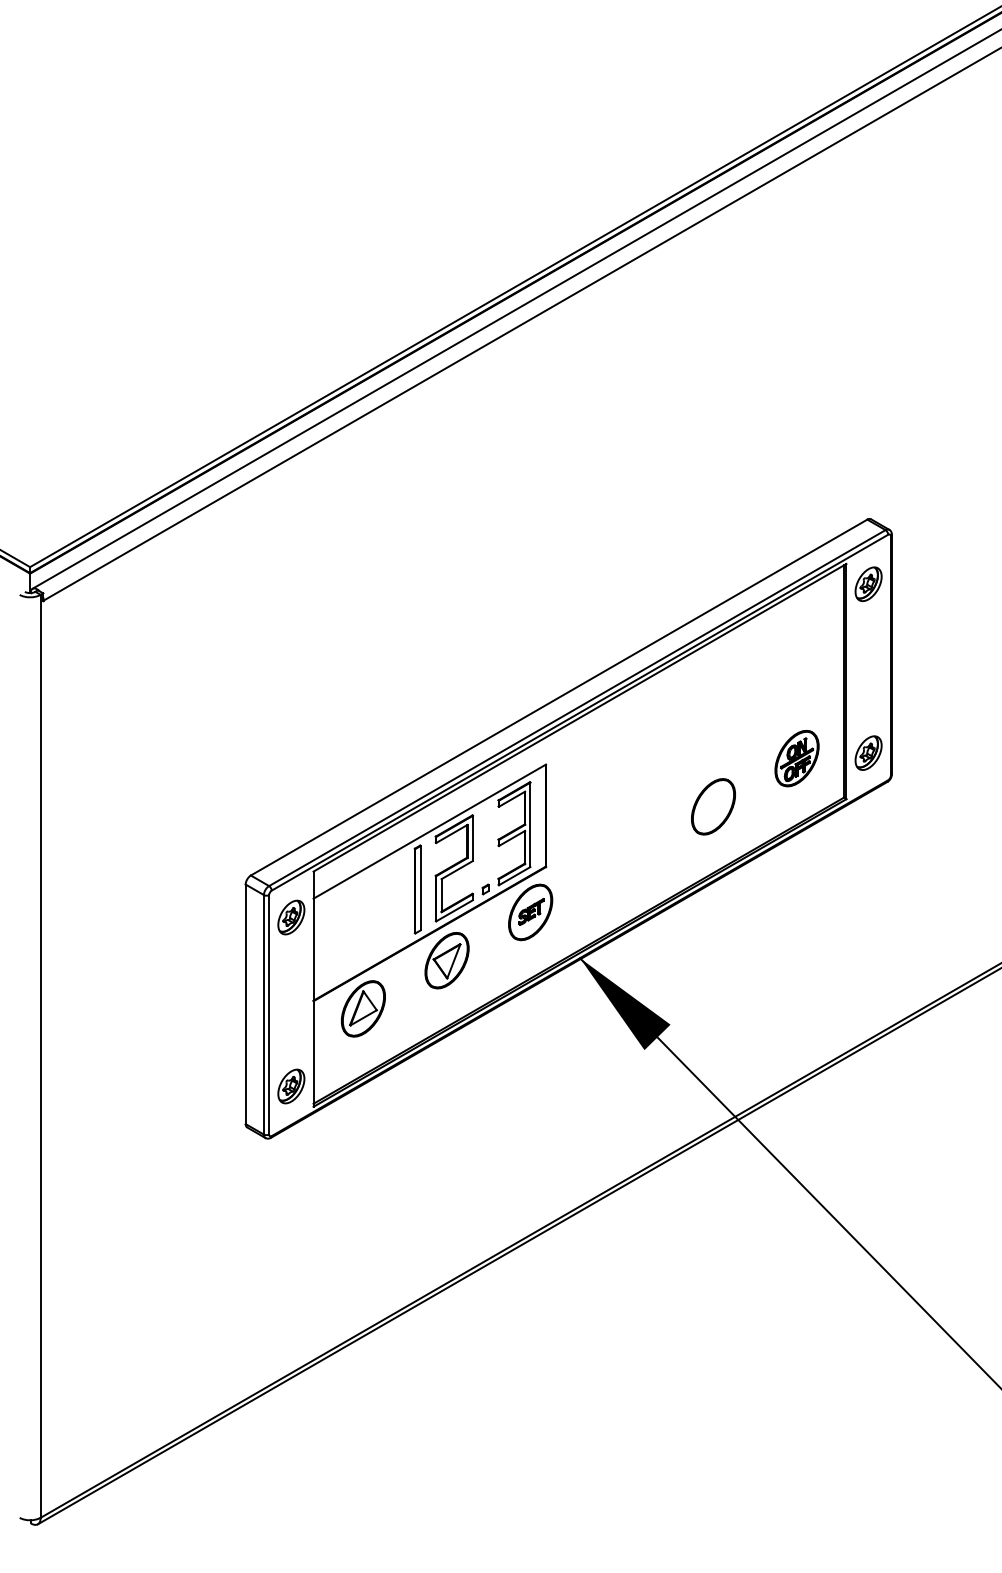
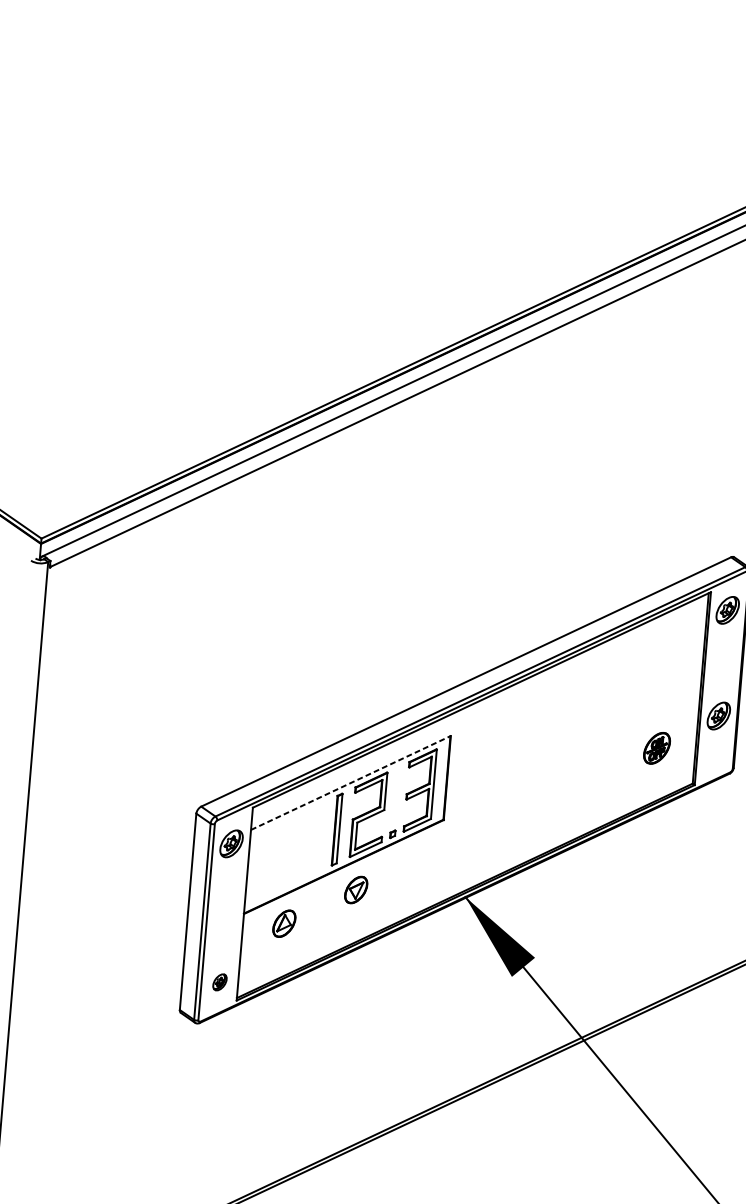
part: (868, 752) -> (718, 715), moved
part: (796, 758) -> (656, 748), size x0.7
part: (713, 806) -> (585, 781), removed
line: (430, 831) -> (351, 782), solid -> dashed
part: (530, 912) -> (427, 856), removed
part: (446, 960) -> (355, 889), size x0.6
part: (363, 1008) -> (284, 923), size x0.6
part: (291, 1086) -> (220, 982), size x0.6

